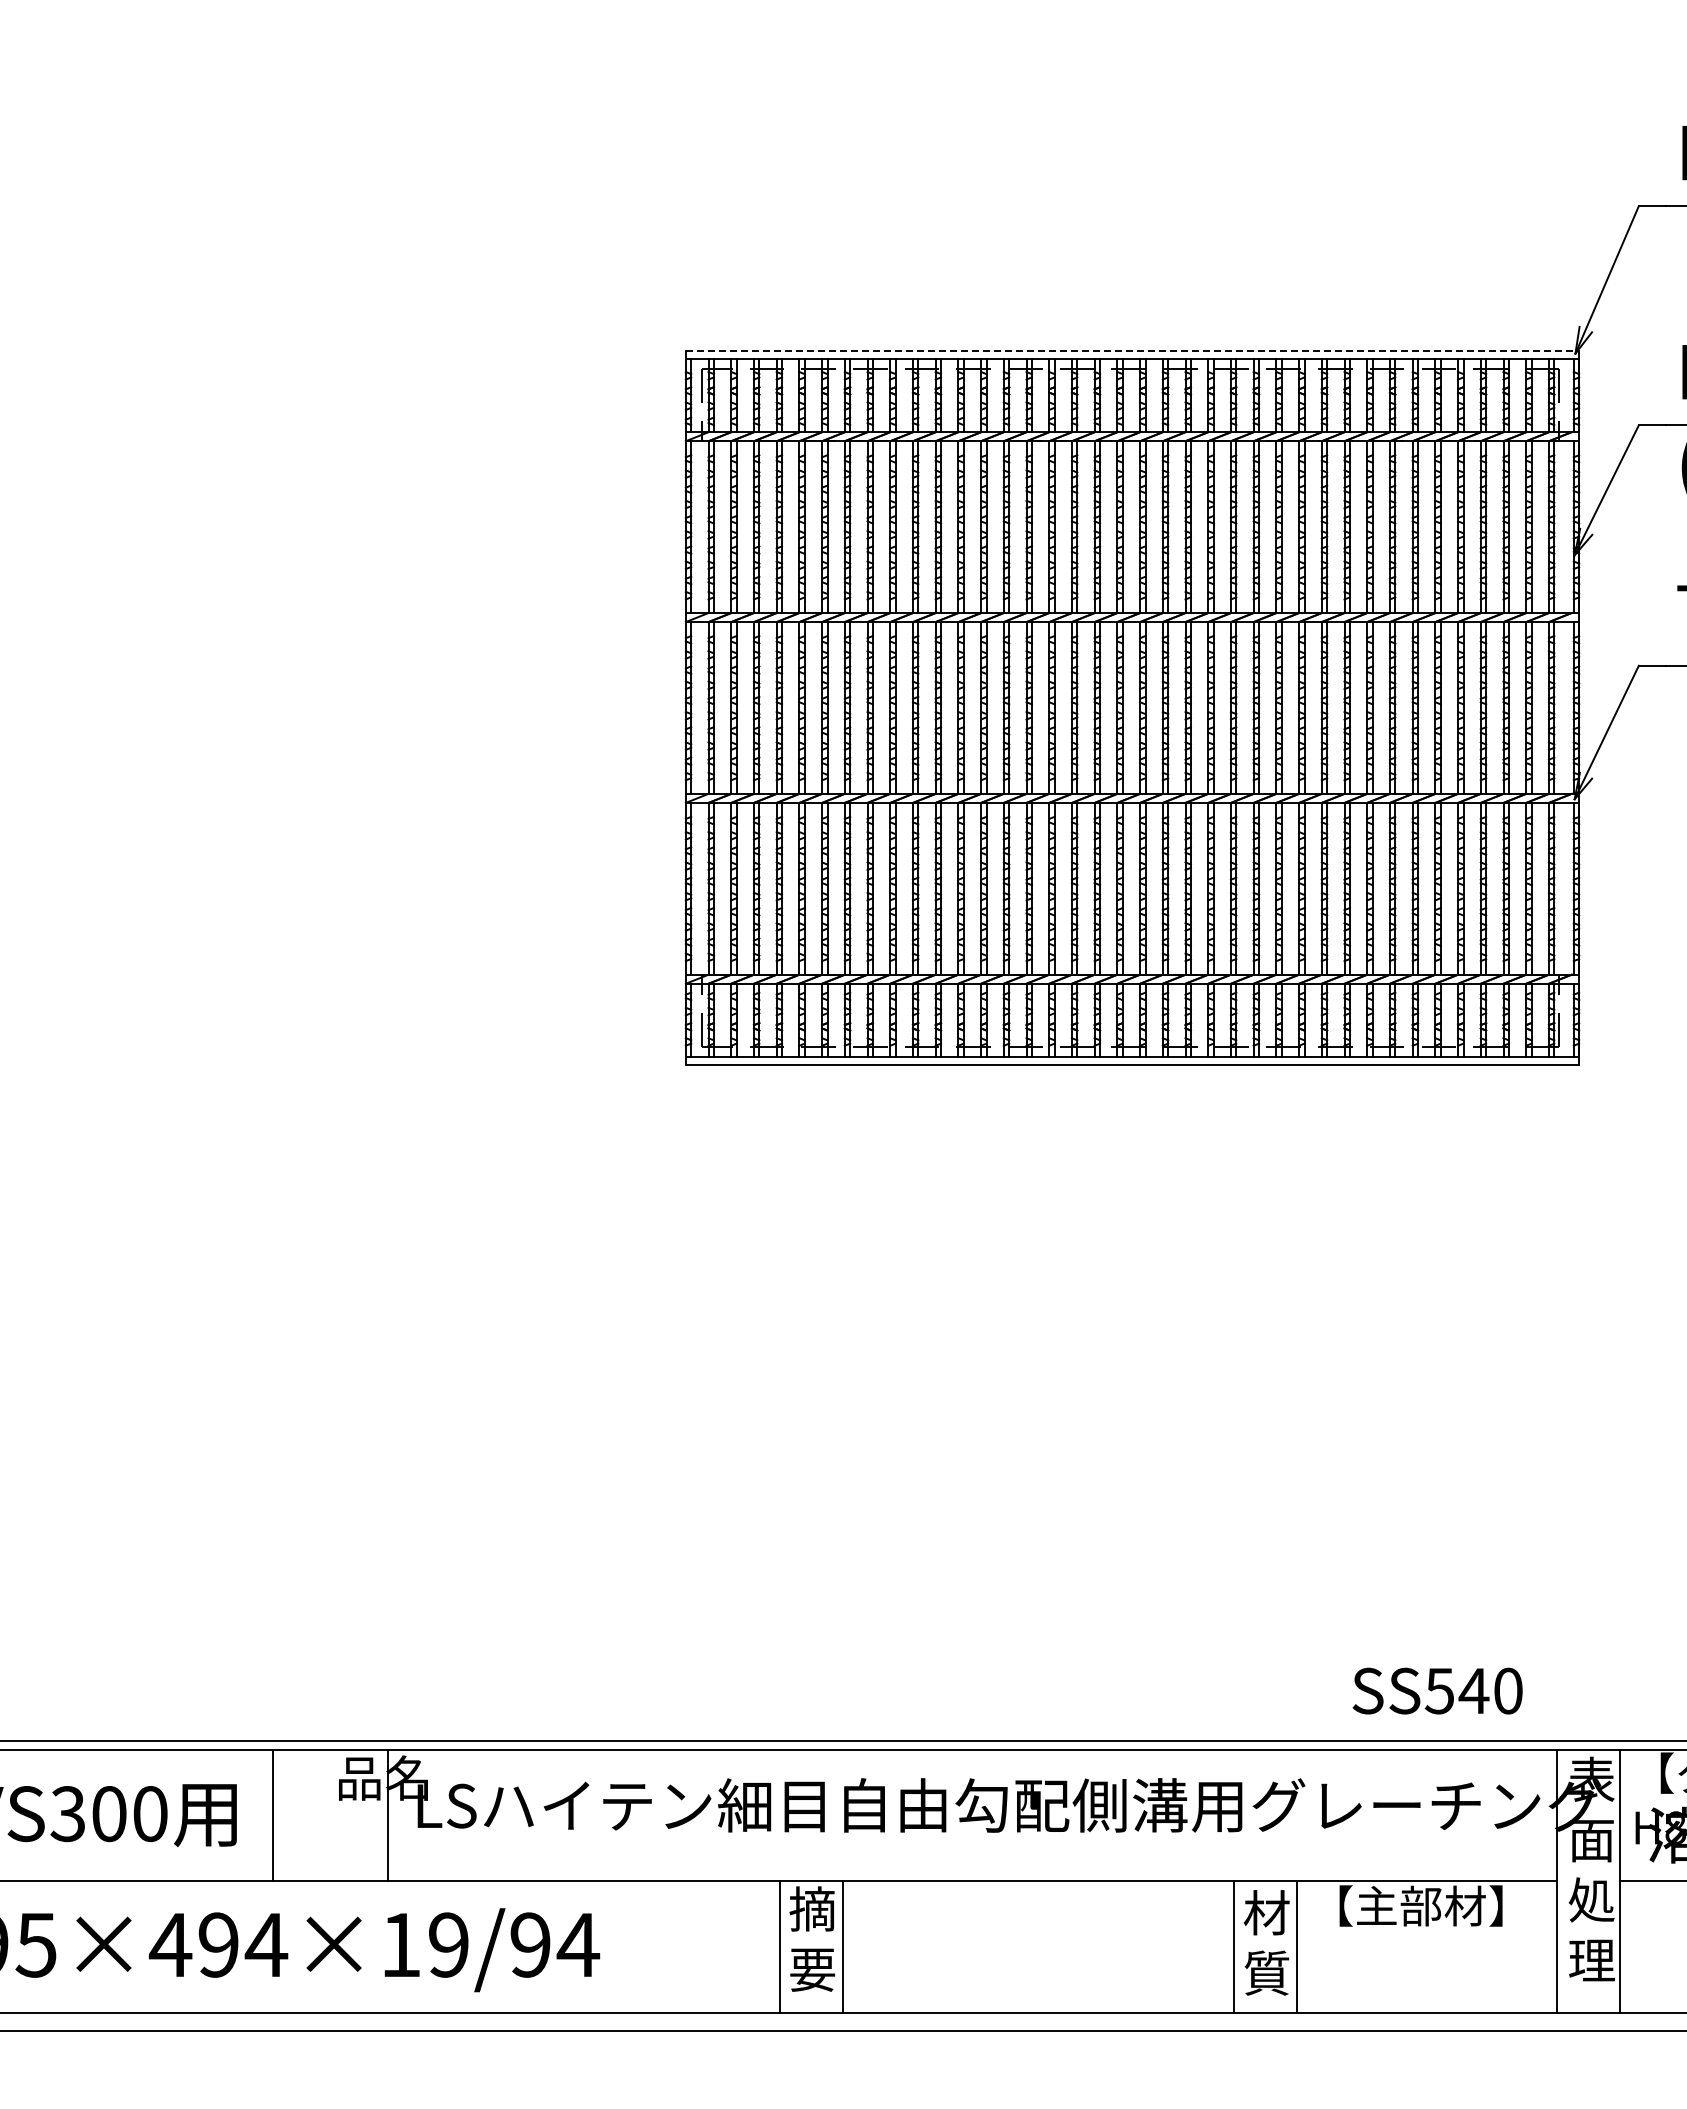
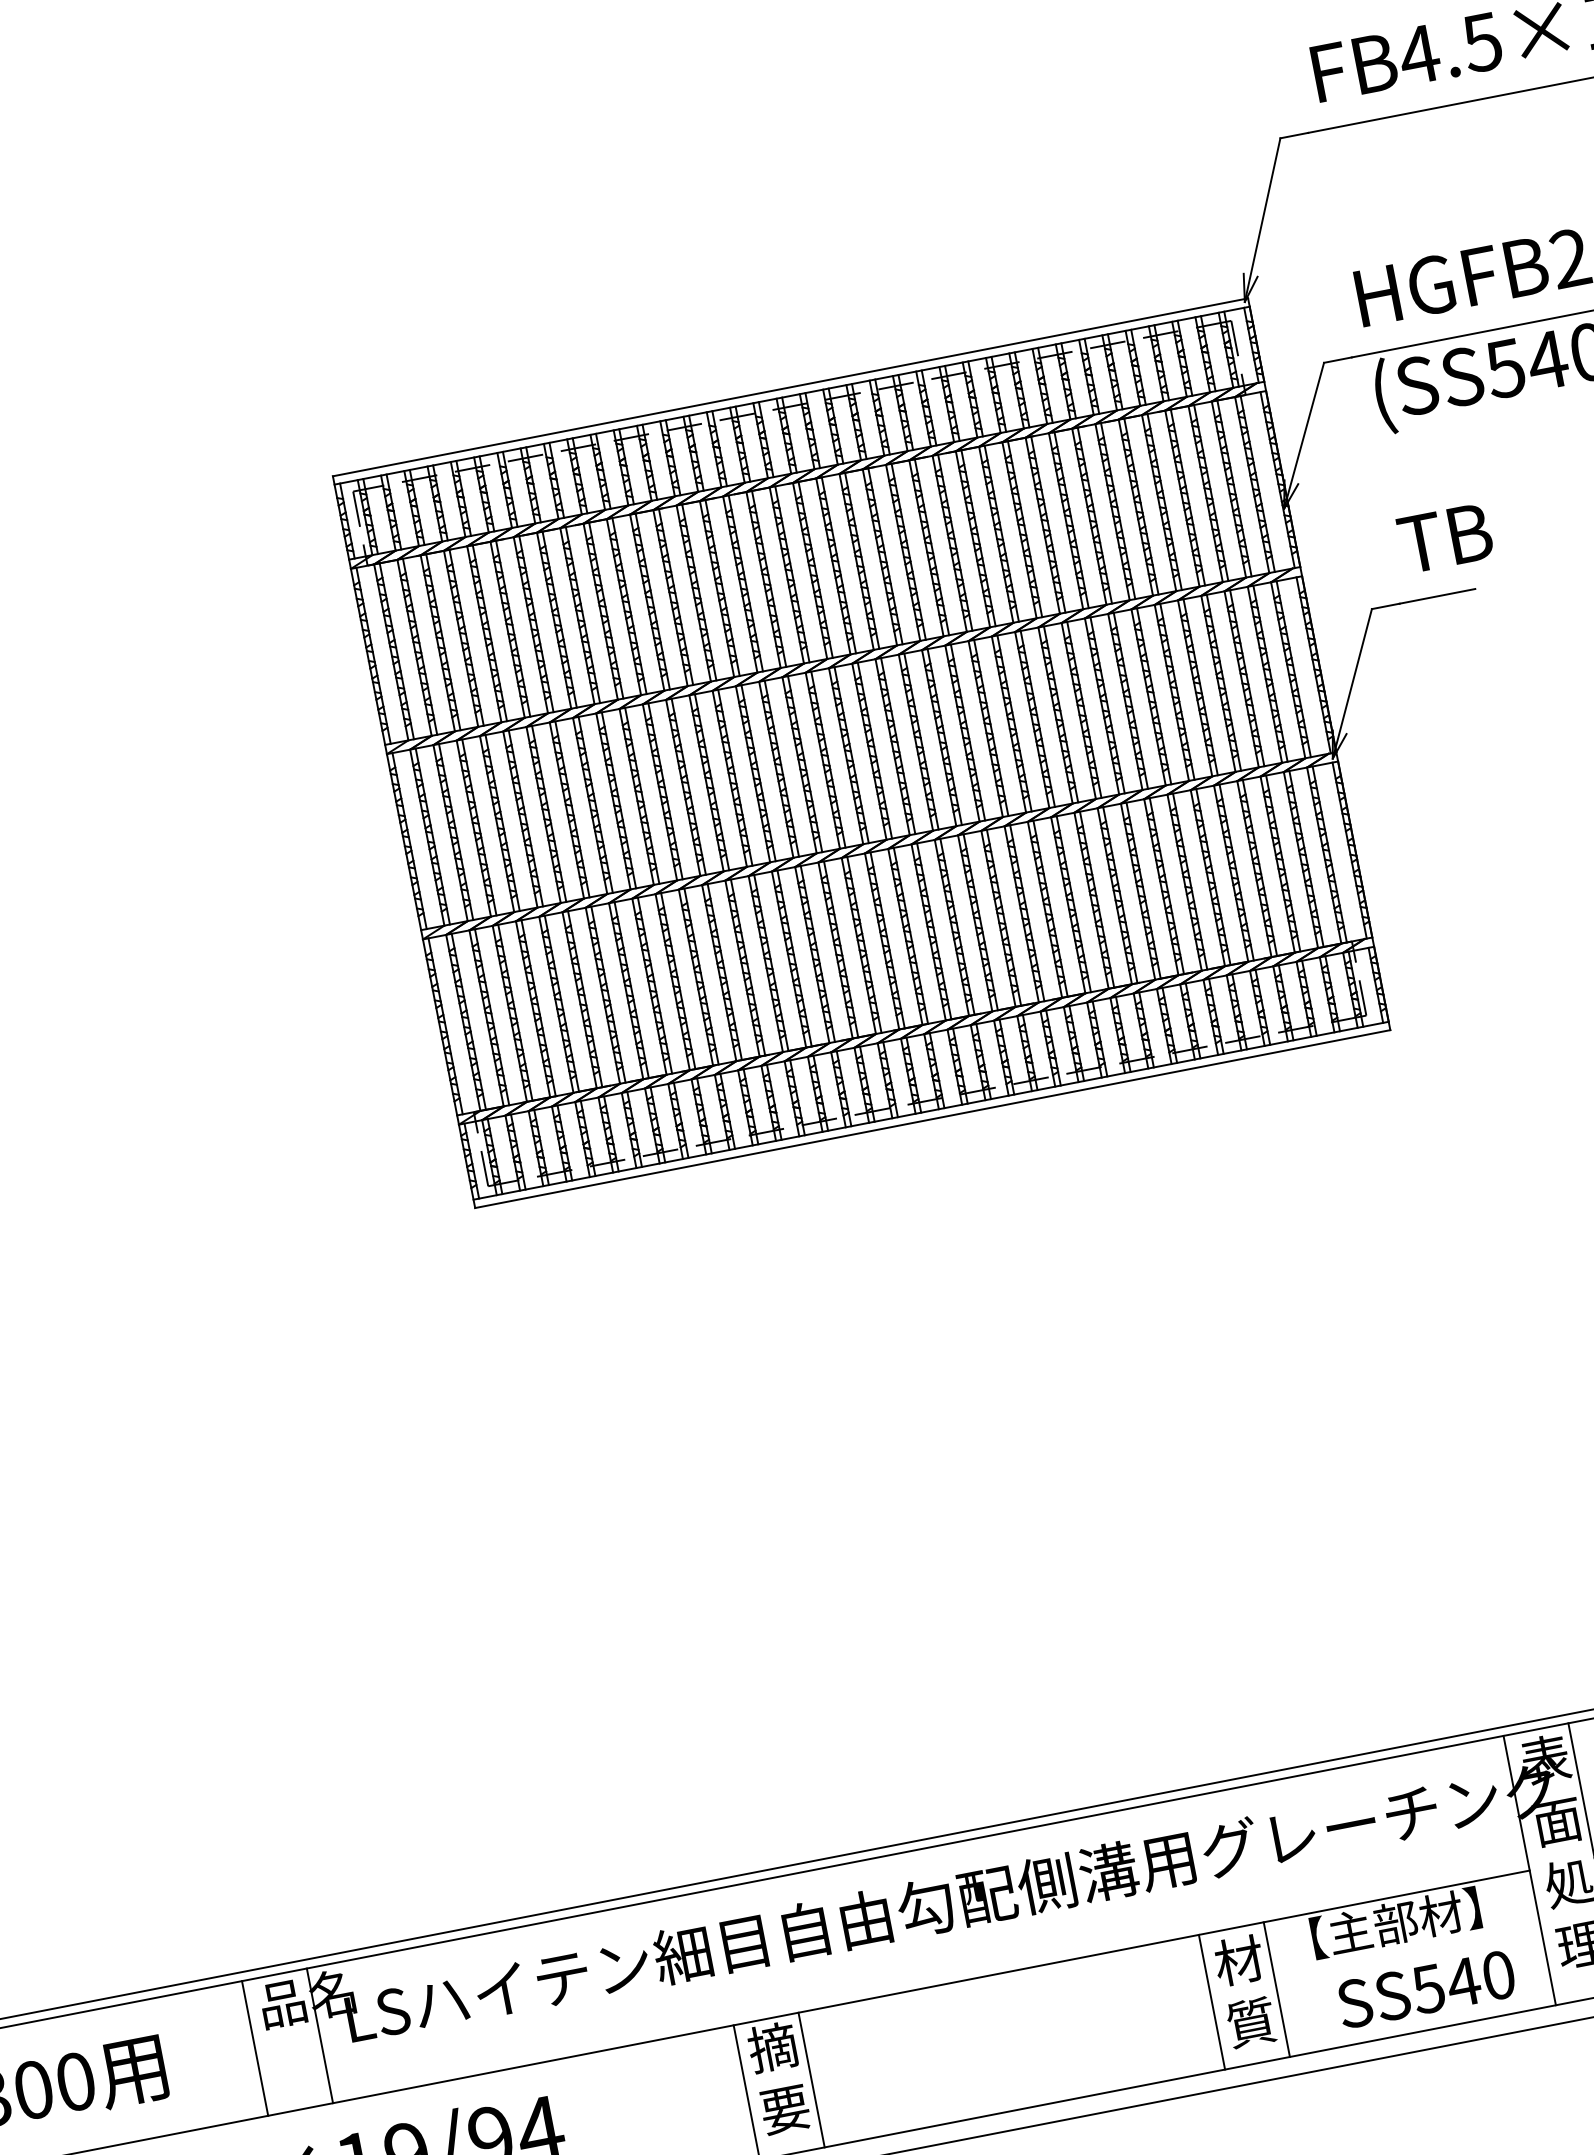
line: (1132, 350) -> (790, 387), dashed -> solid
text: (1437, 1690) -> (1426, 1988), moved
line: (273, 1815) -> (255, 2048), moved

